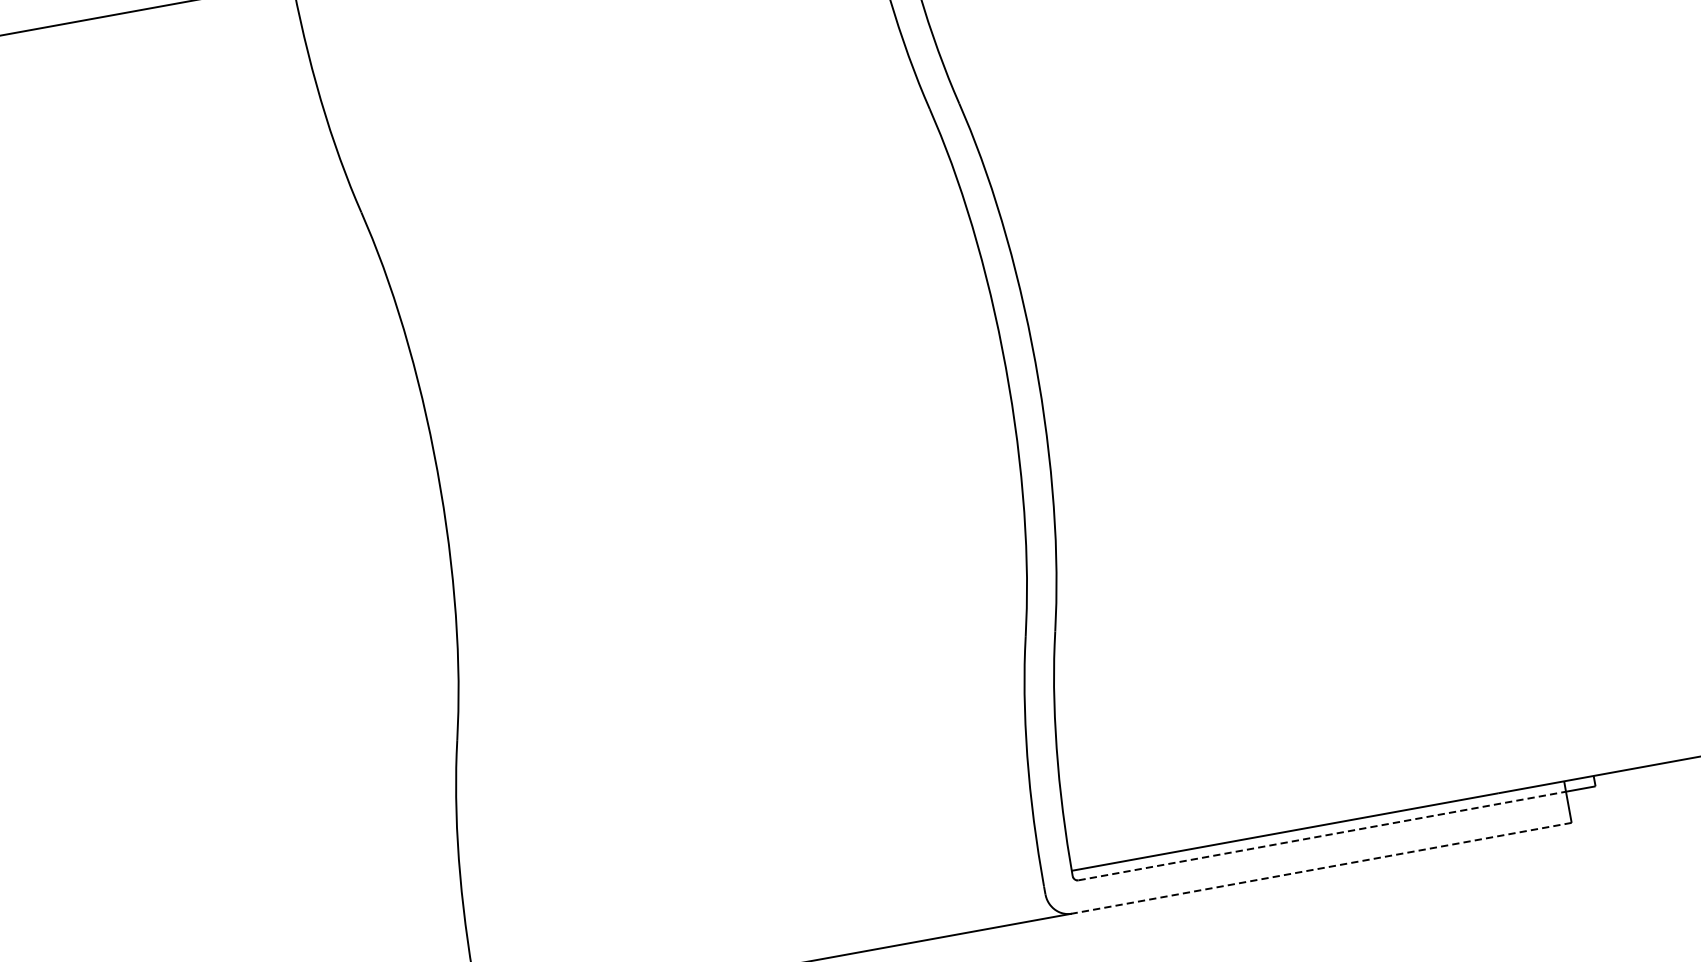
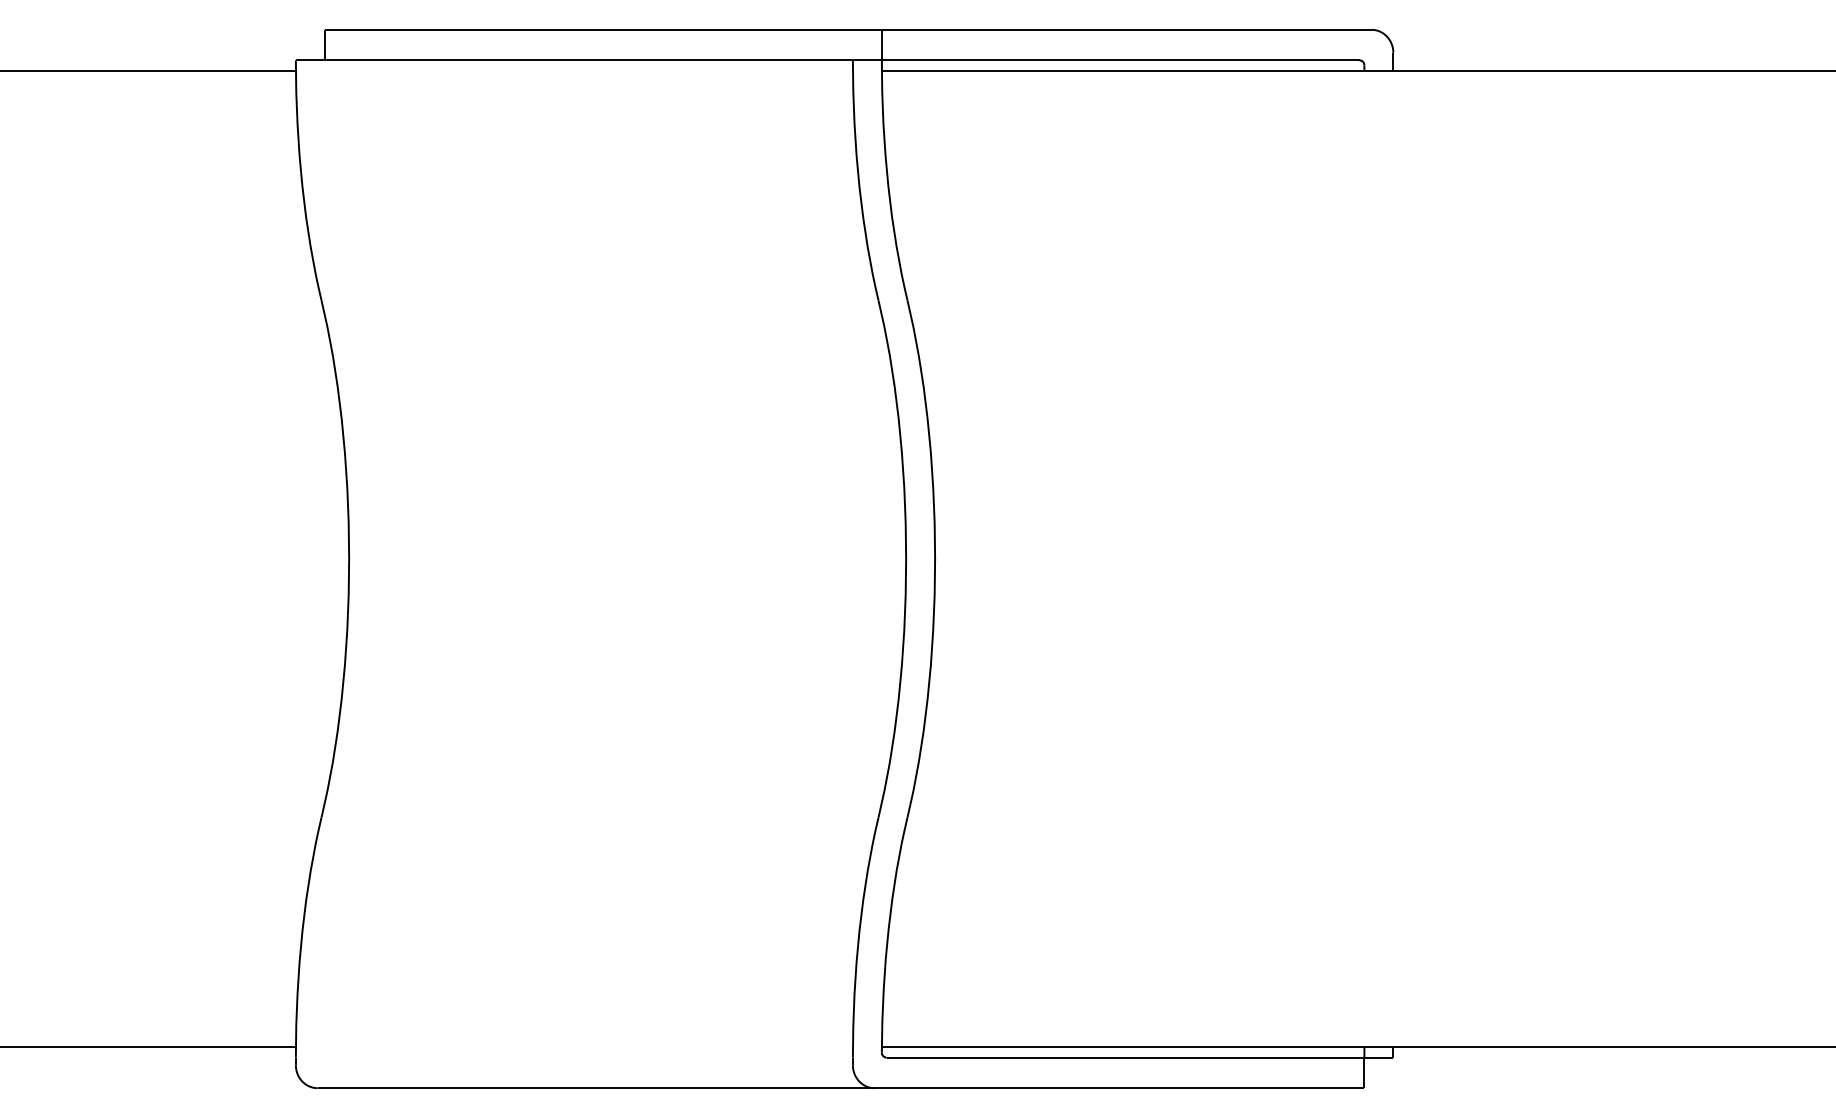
line: (1322, 835) -> (1125, 1057), dashed -> solid
line: (1321, 868) -> (1119, 1088), dashed -> solid

